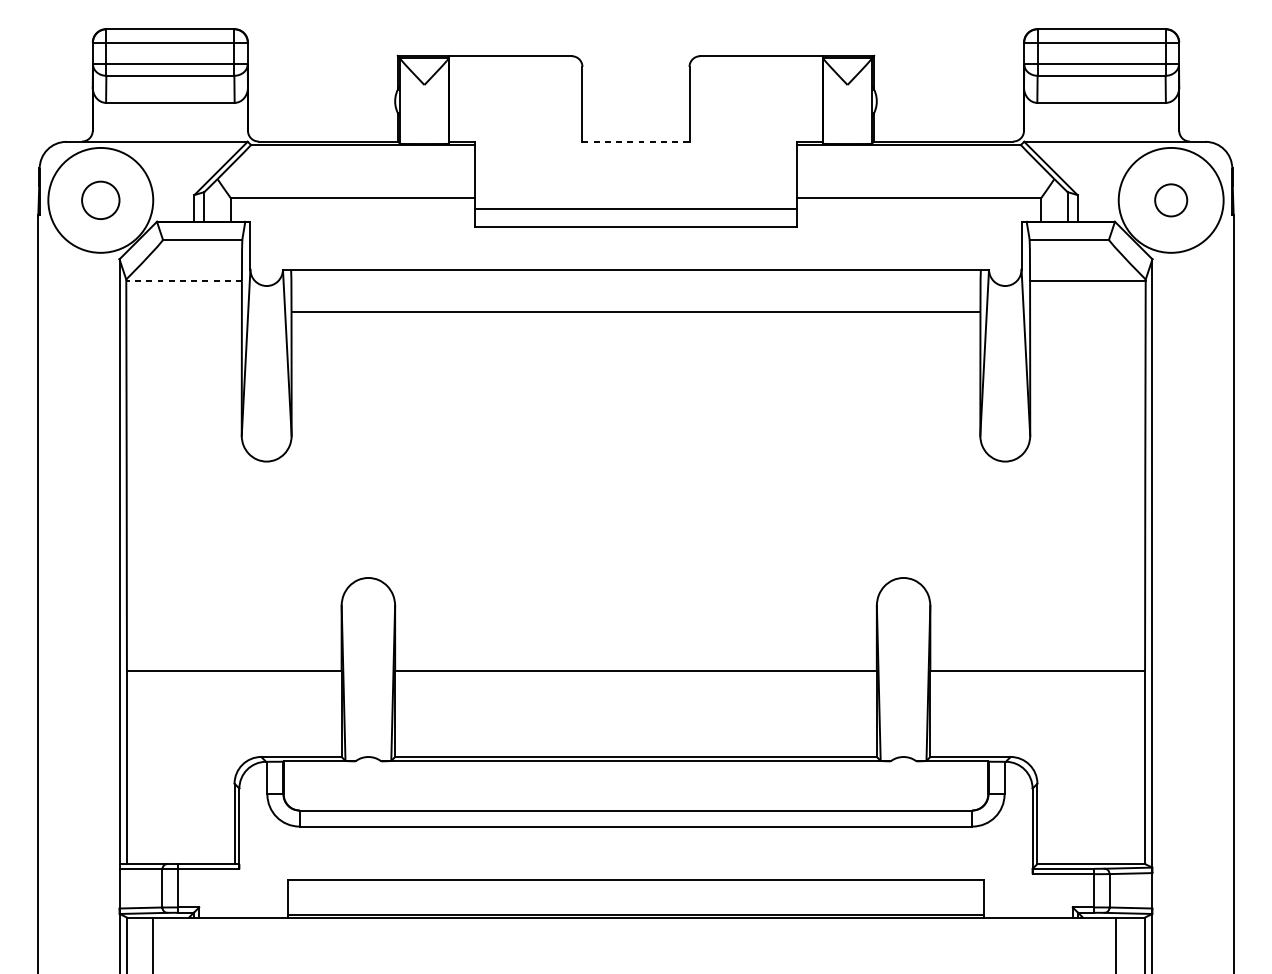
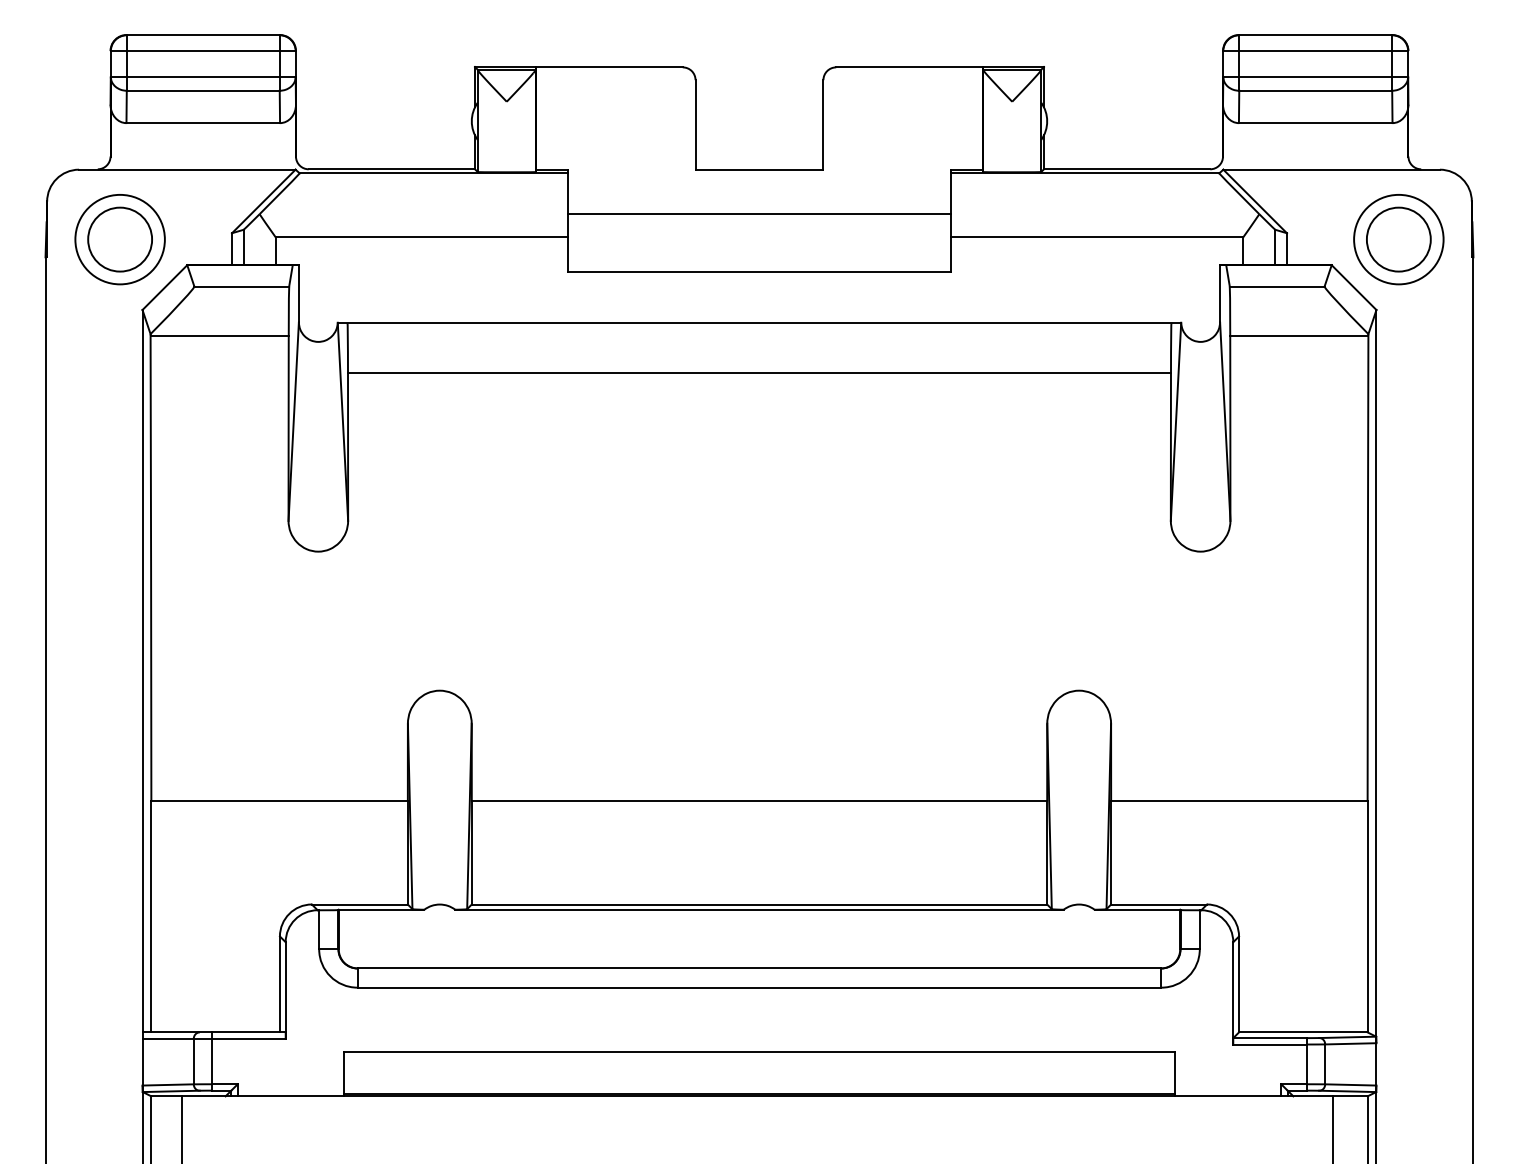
line: (636, 141) -> (759, 169), dashed -> solid
circle: (100, 200) -> (119, 239), size x0.71
circle: (101, 200) -> (120, 239), size x1.43
circle: (1170, 200) -> (1398, 239), size x0.71
circle: (1170, 200) -> (1398, 239), size x1.67
line: (636, 209) -> (759, 214), moved
line: (183, 281) -> (219, 336), dashed -> solid

